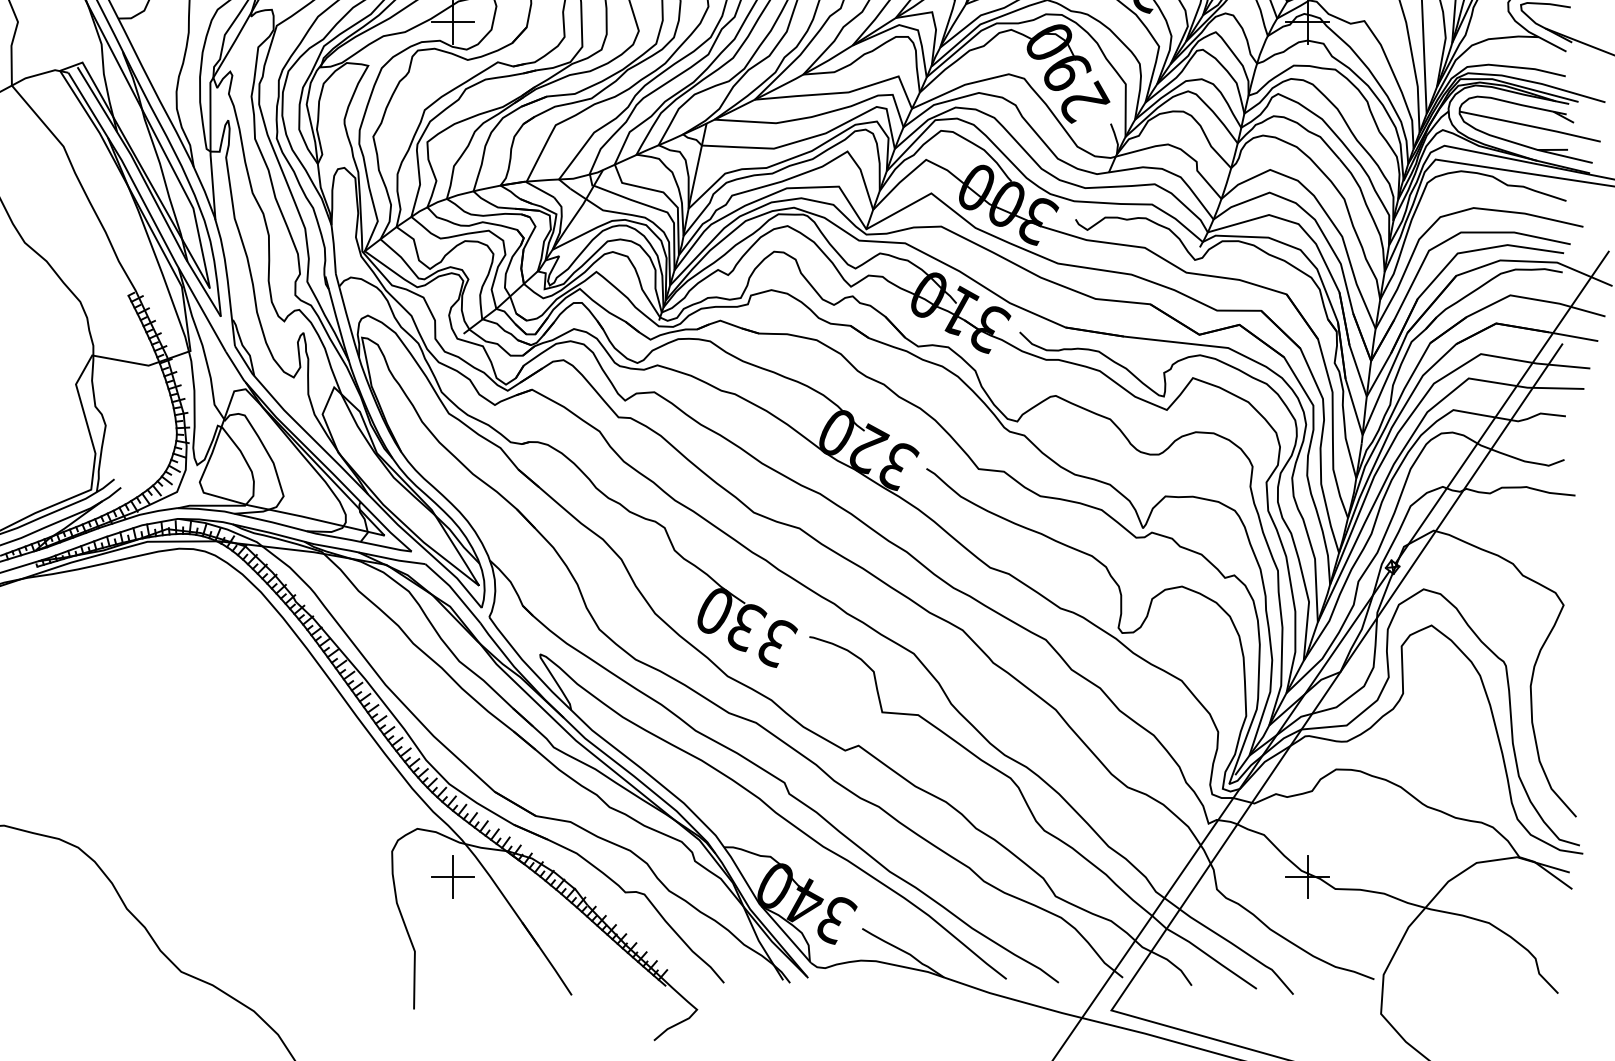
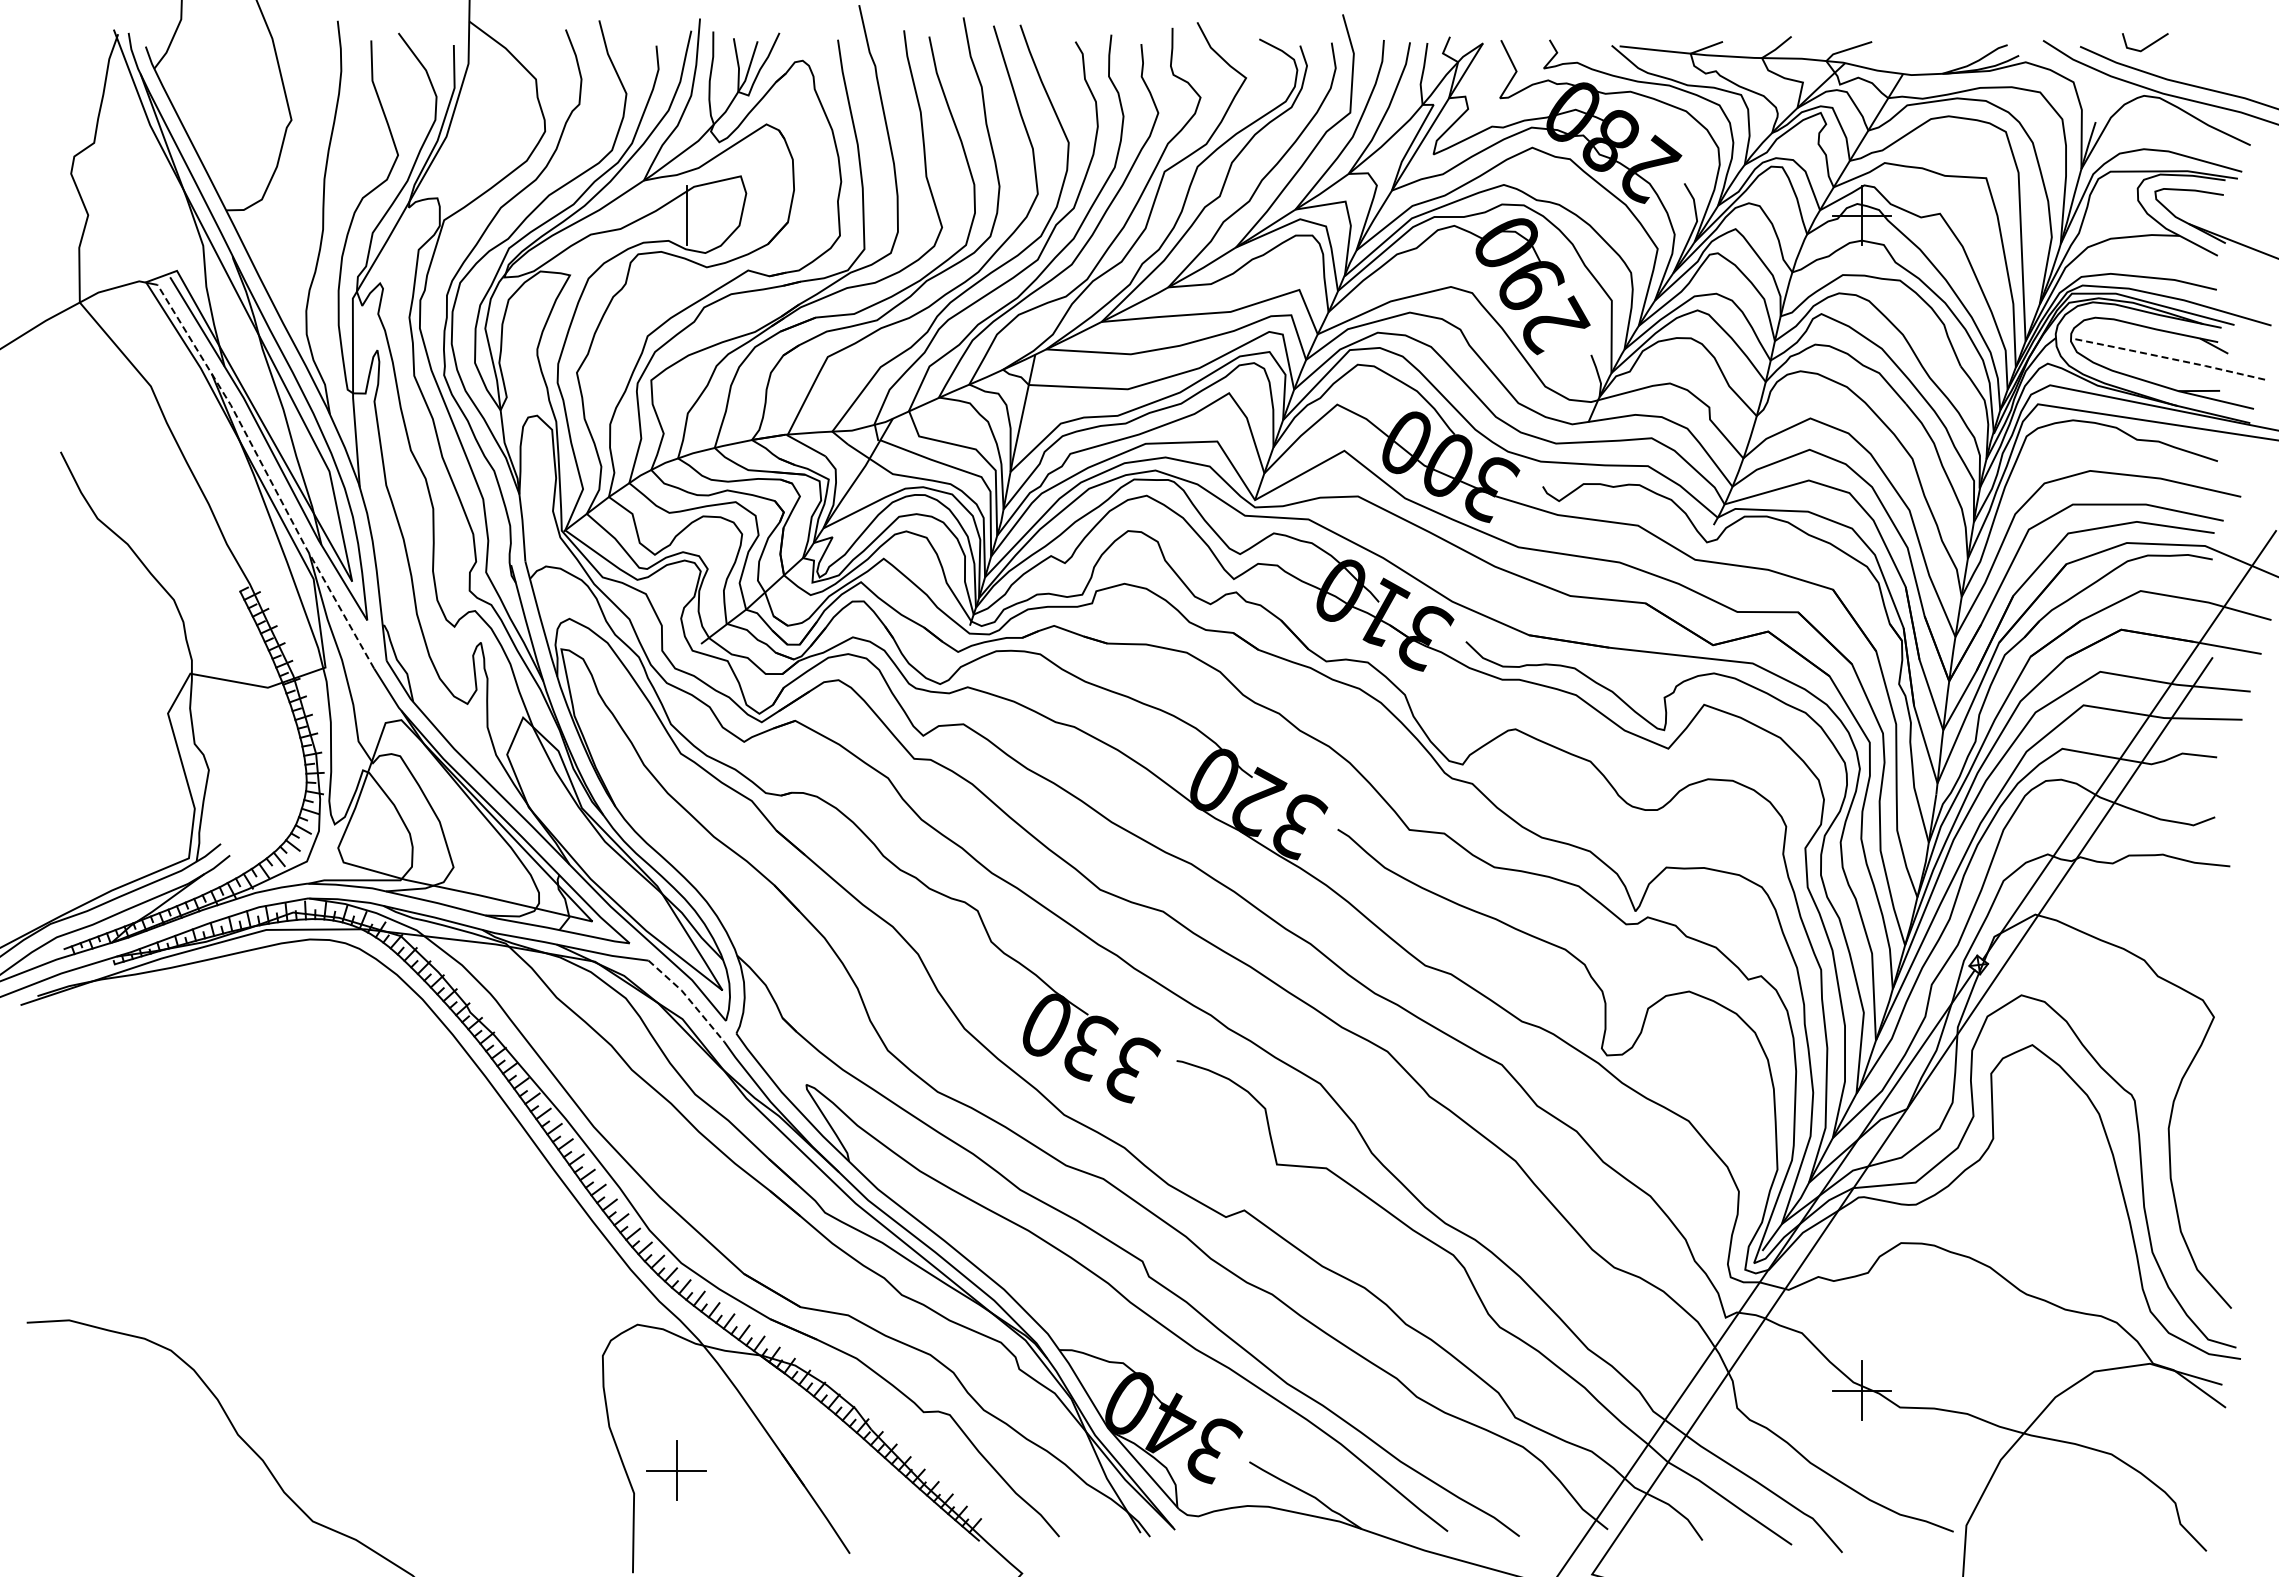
line: (453, 22) -> (686, 215), removed
line: (1530, 126) -> (2168, 358), solid -> dashed
line: (149, 211) -> (268, 475), solid -> dashed
line: (454, 592) -> (688, 999), solid -> dashed
part: (453, 876) -> (676, 1470), moved

